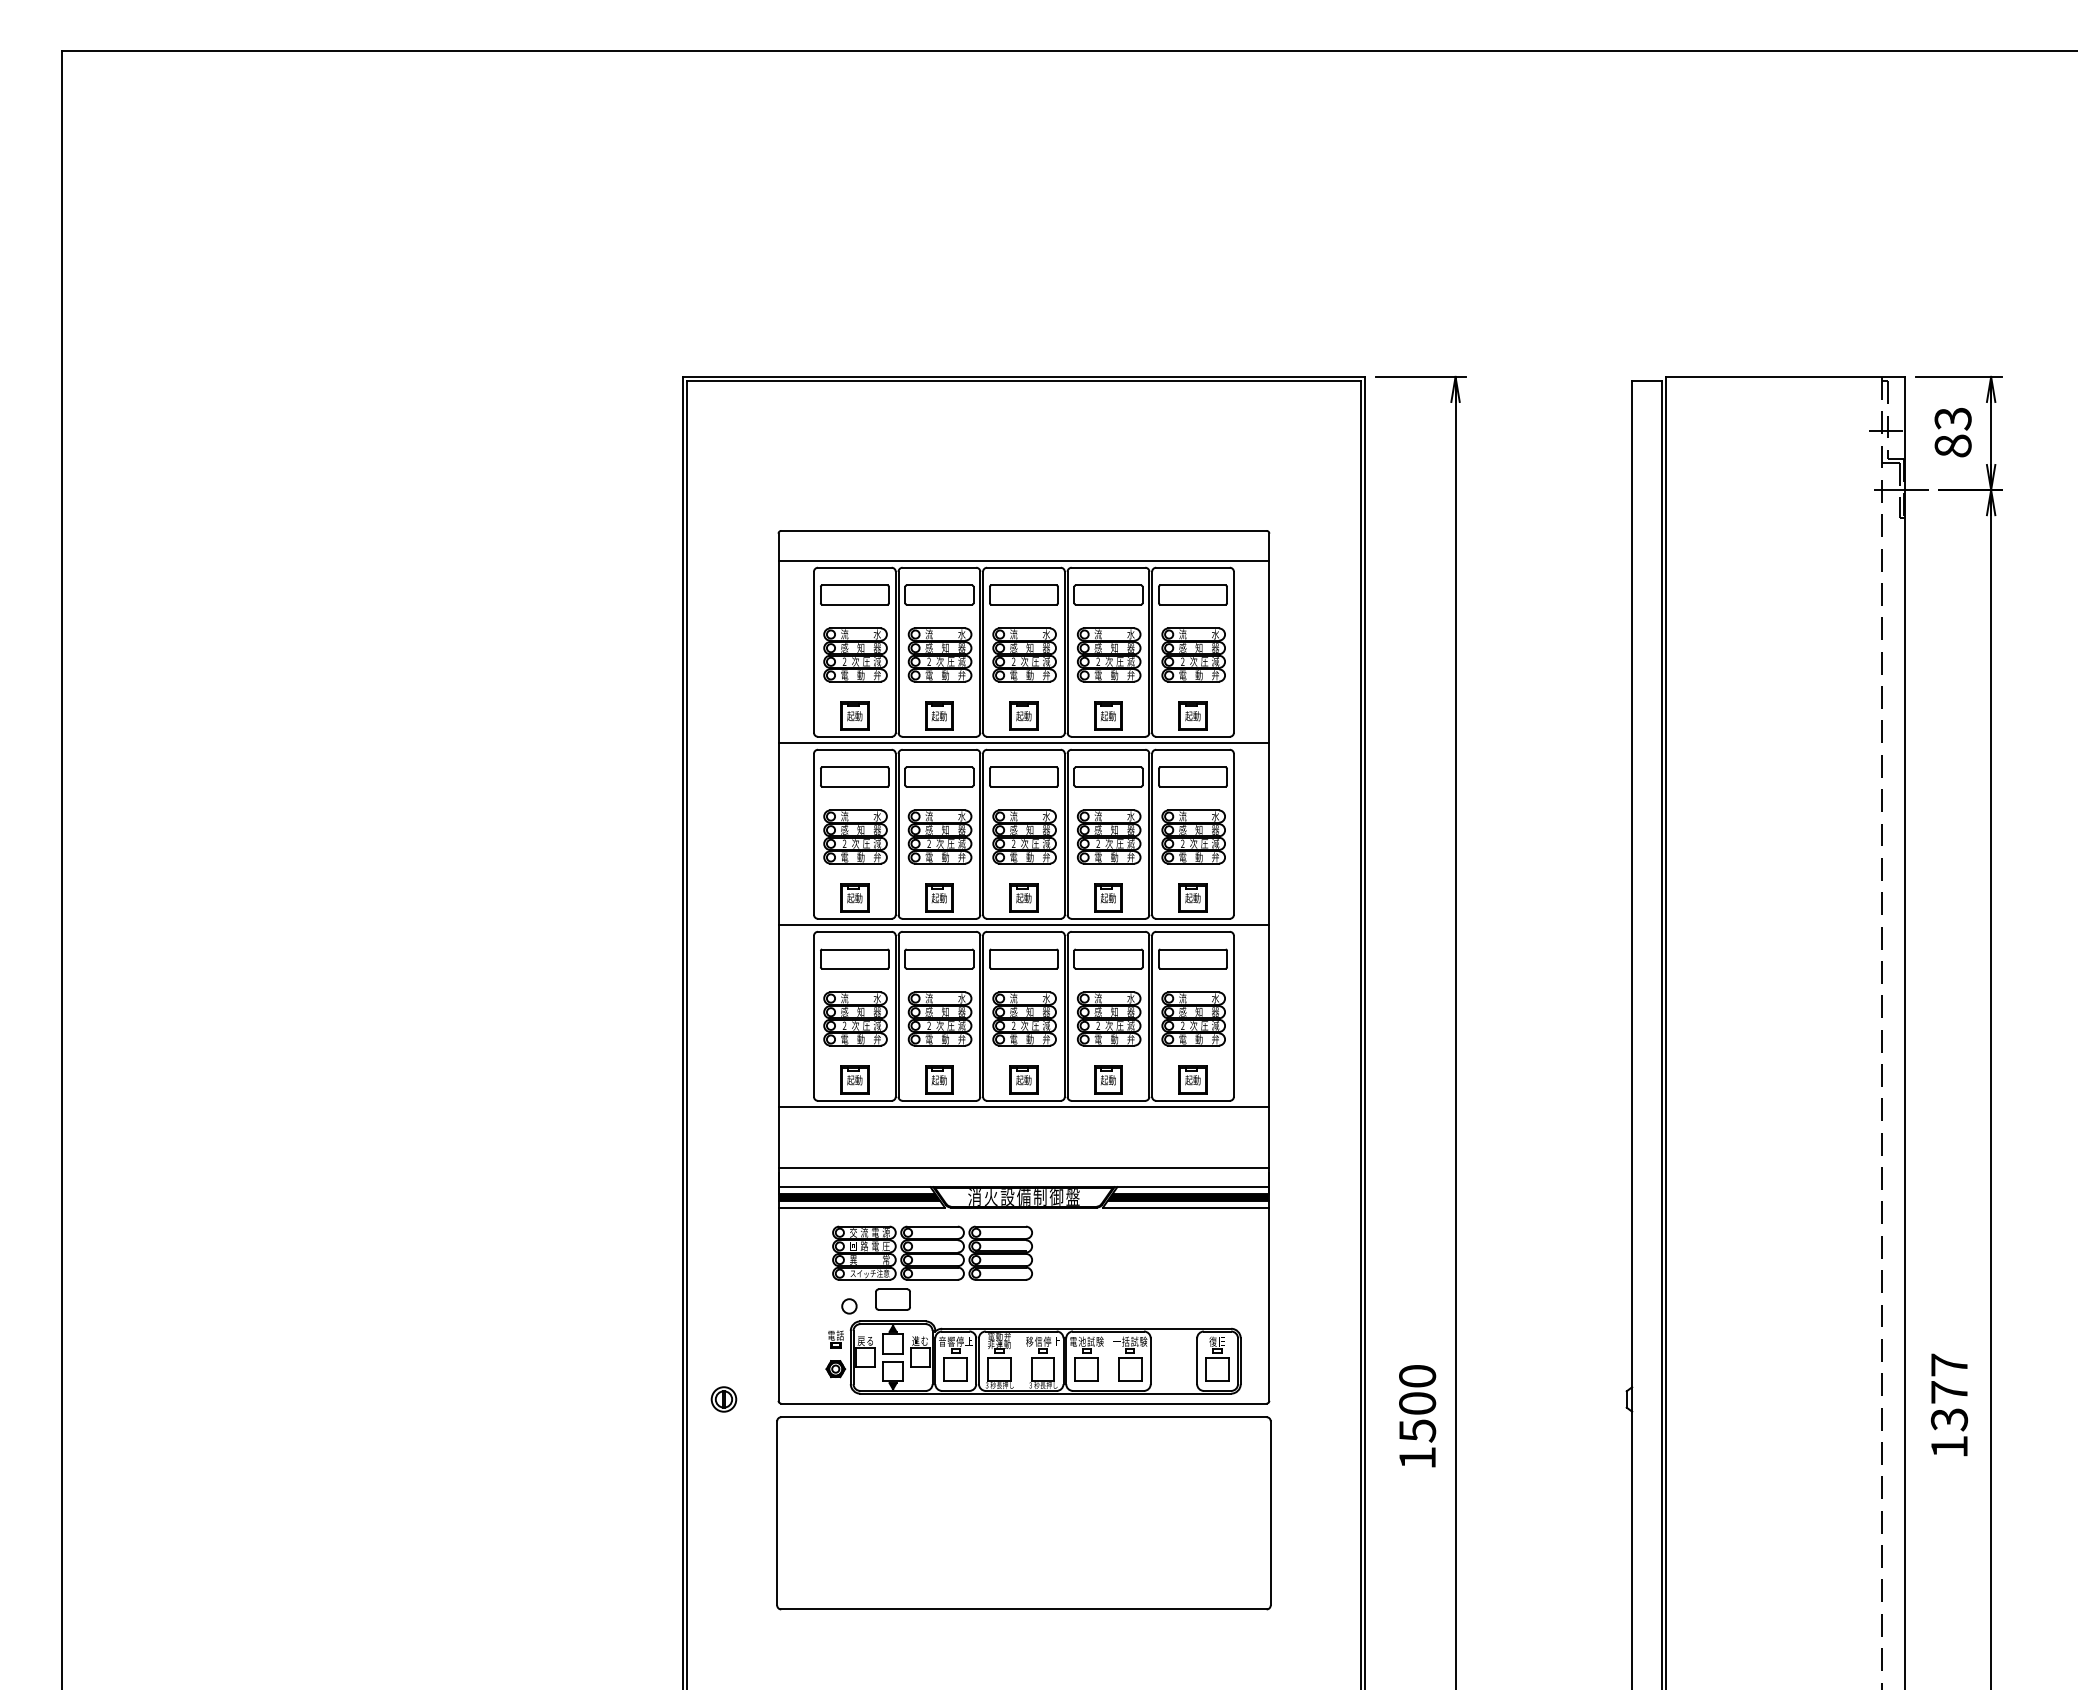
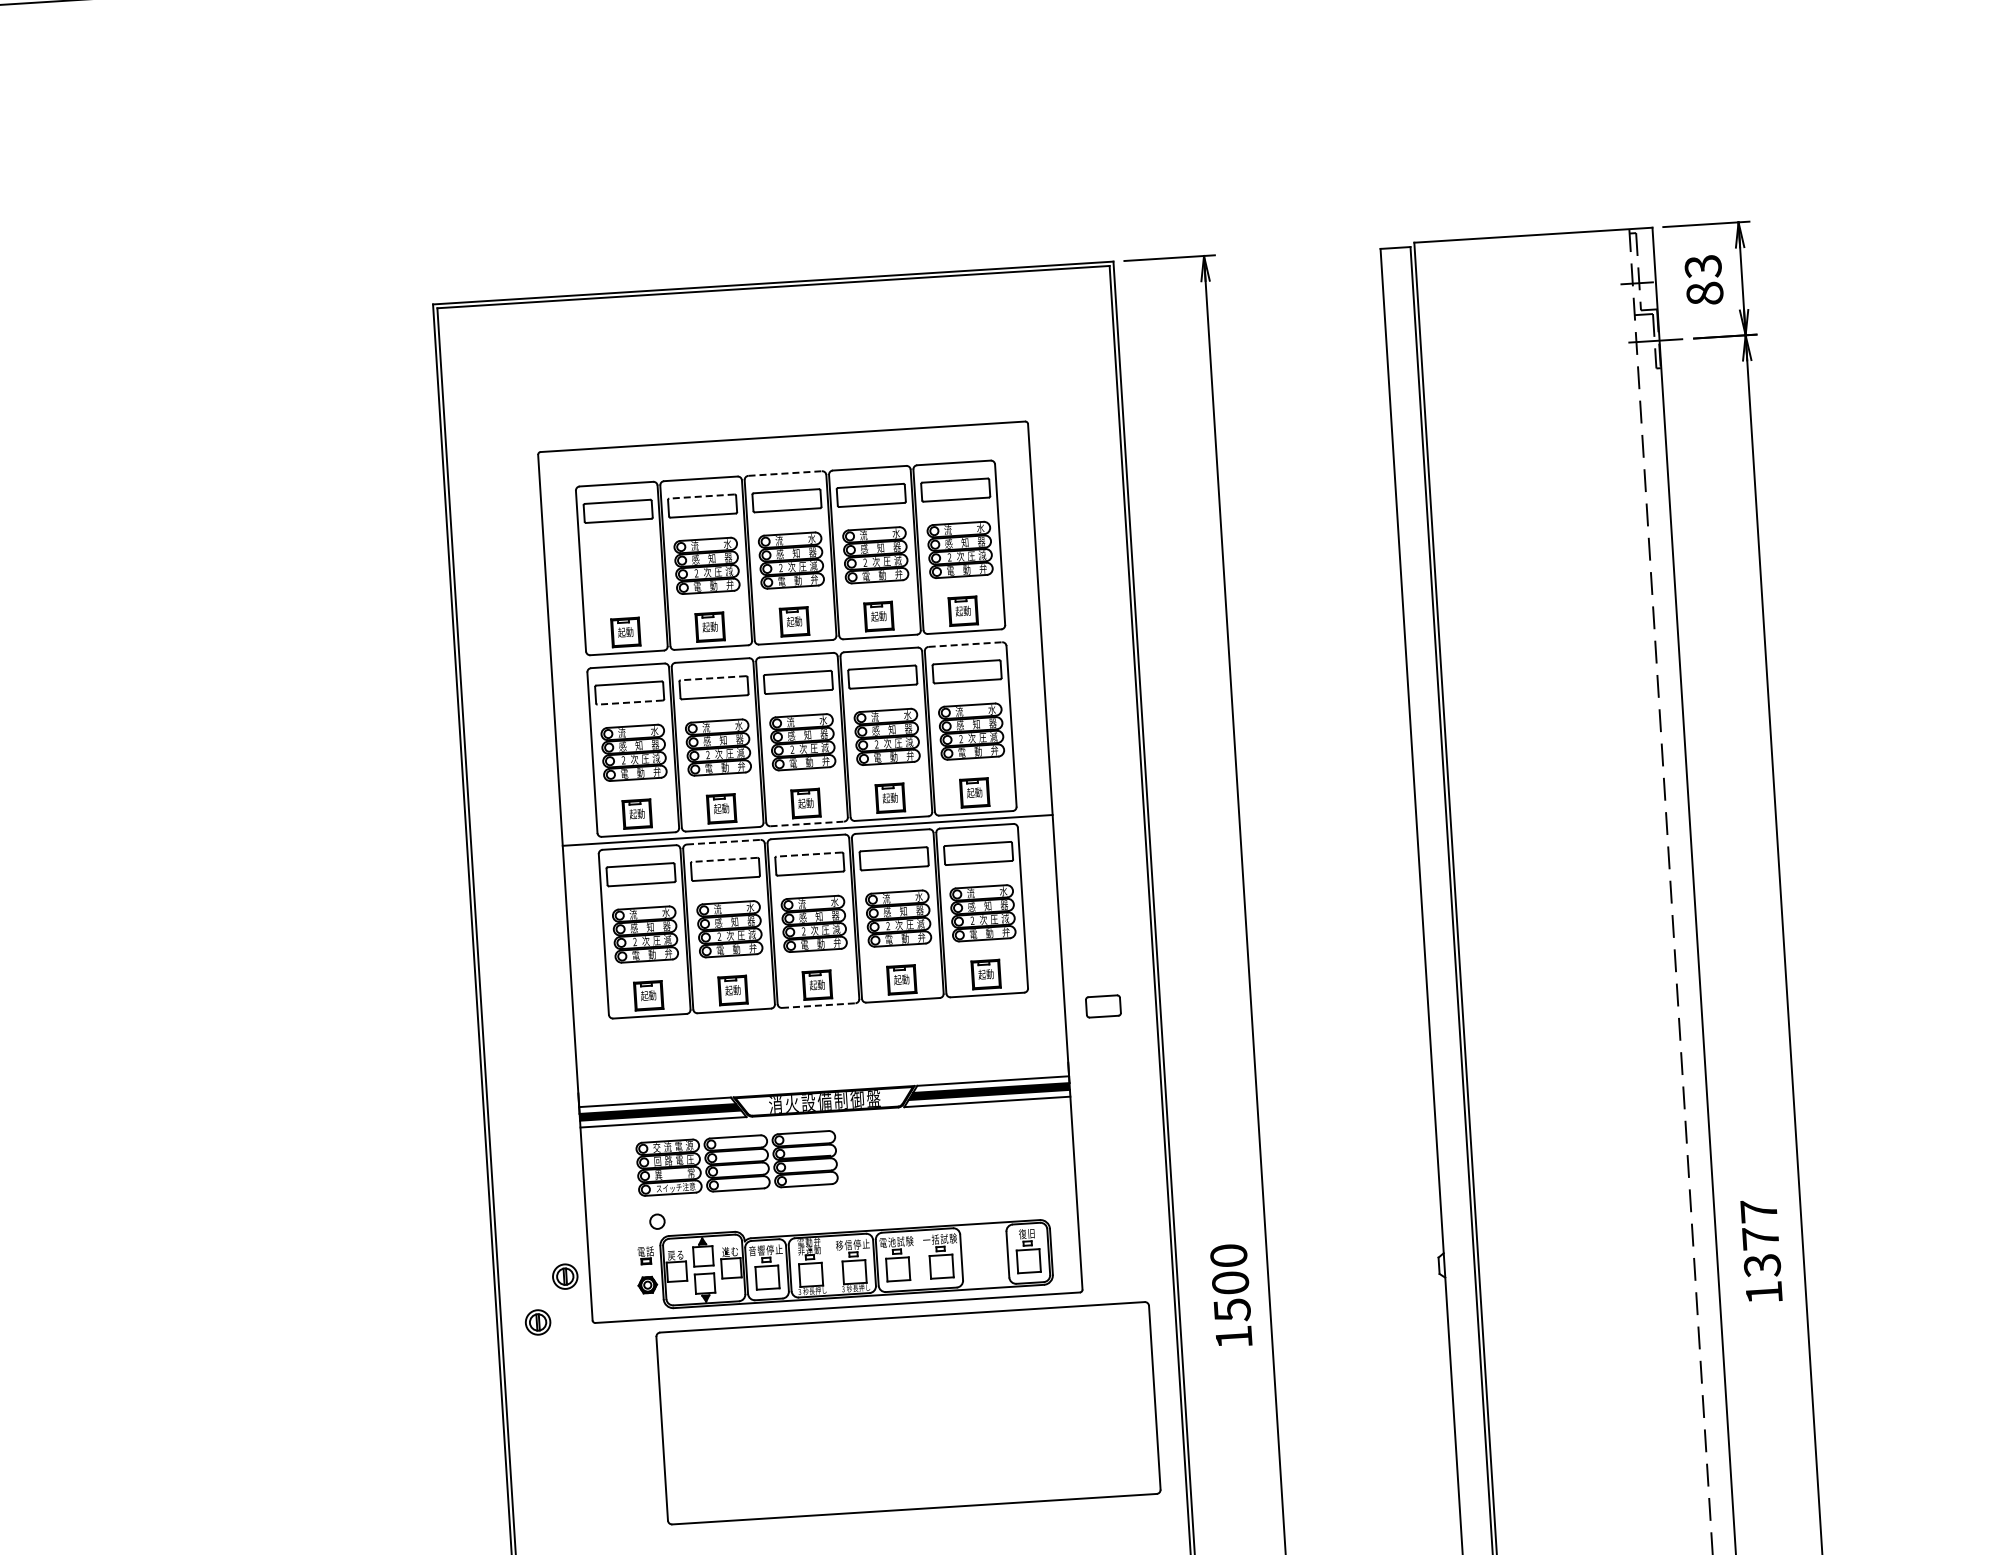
line: (1023, 561) -> (784, 467), removed
line: (1023, 567) -> (784, 473), solid -> dashed
line: (939, 585) -> (702, 496), solid -> dashed
part: (855, 654) -> (622, 570), removed
line: (1023, 743) -> (795, 648), removed
line: (1193, 749) -> (965, 644), solid -> dashed
line: (939, 767) -> (713, 678), solid -> dashed
line: (854, 786) -> (629, 702), solid -> dashed
line: (1023, 918) -> (806, 823), solid -> dashed
line: (939, 931) -> (723, 841), solid -> dashed
line: (939, 949) -> (724, 859), solid -> dashed
line: (1023, 949) -> (808, 854), solid -> dashed
line: (1023, 1100) -> (818, 1005), solid -> dashed
line: (1023, 1107) -> (818, 1012), removed
line: (1023, 1168) -> (822, 1073), removed
part: (892, 1299) -> (1102, 1006), moved
part: (753, 1355) -> (564, 1276), added
part: (1023, 1513) -> (908, 1413), moved

